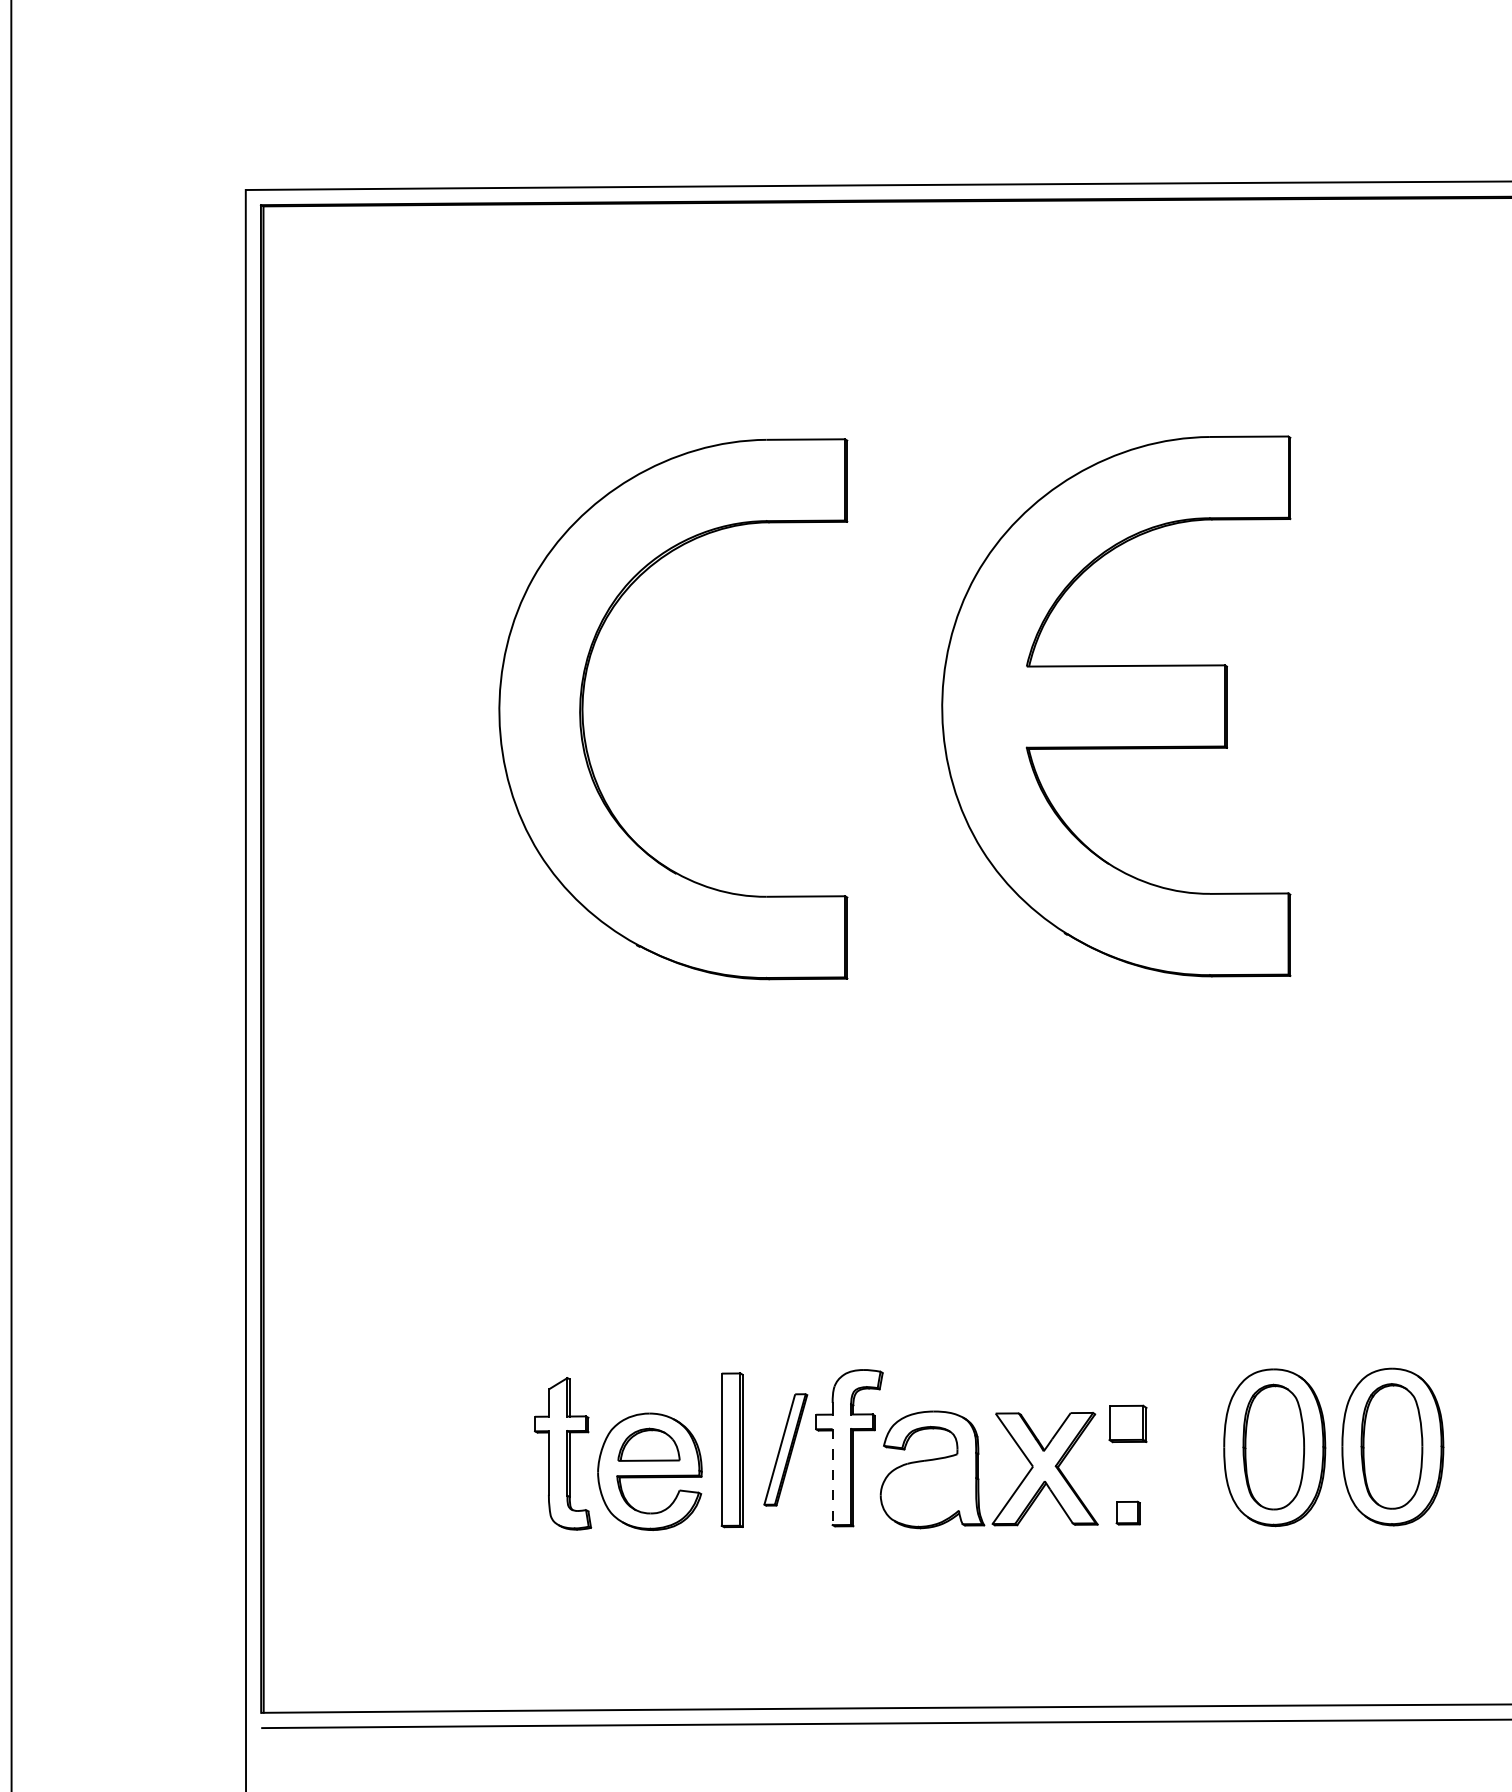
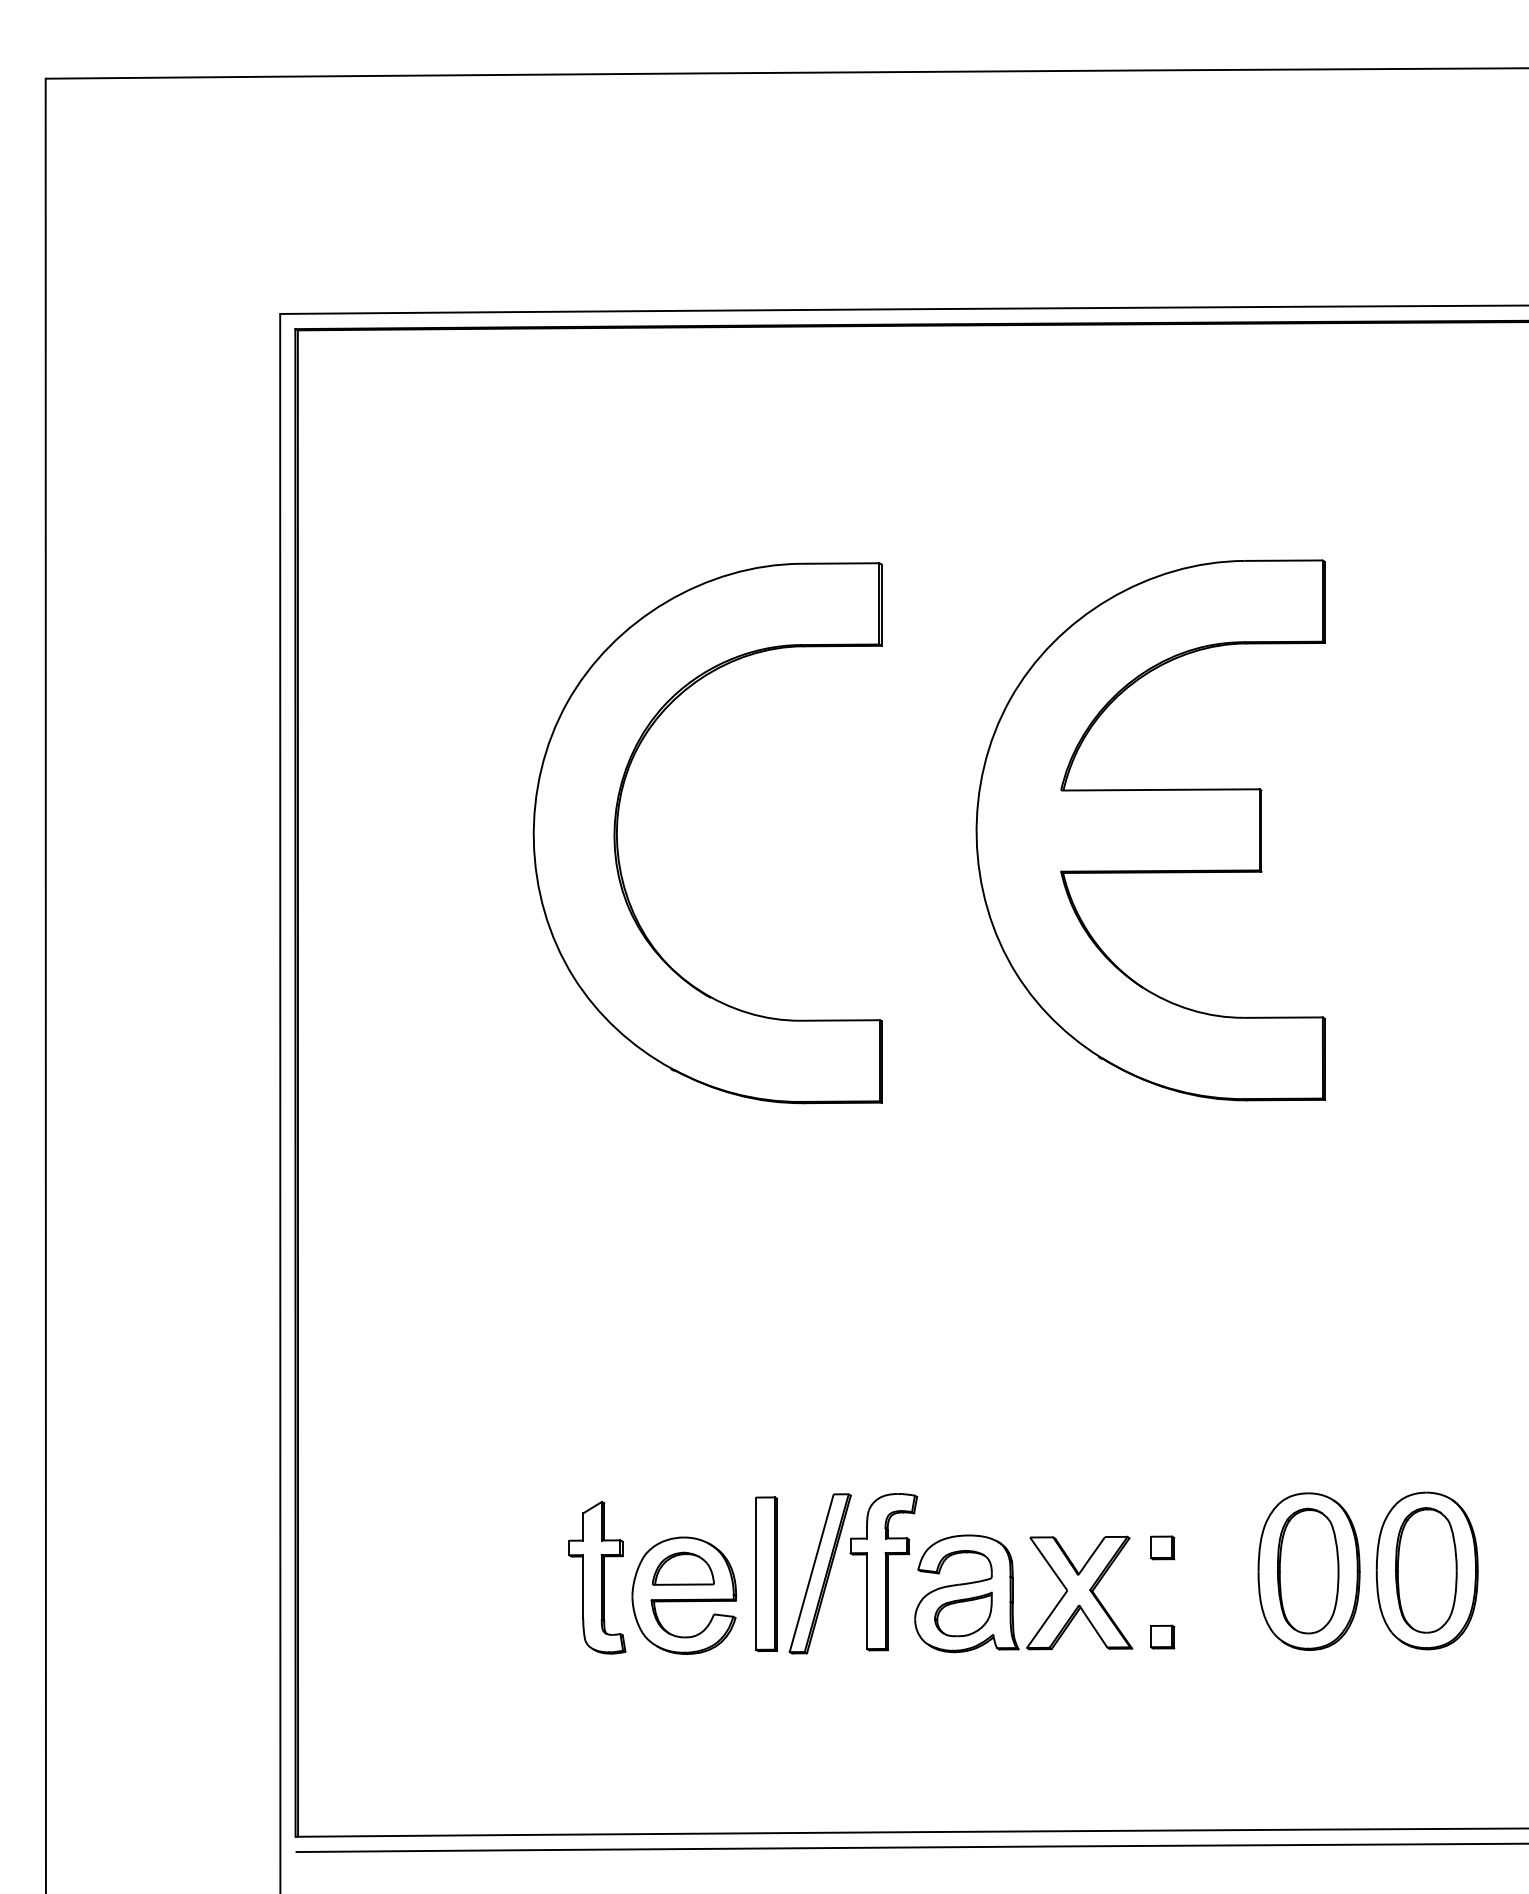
part: (1128, 1423) -> (1162, 1547), size x0.62
part: (785, 1449) -> (819, 1573), size x1.43
line: (833, 1477) -> (867, 1601), dashed -> solid
part: (929, 1490) -> (963, 1614), added

